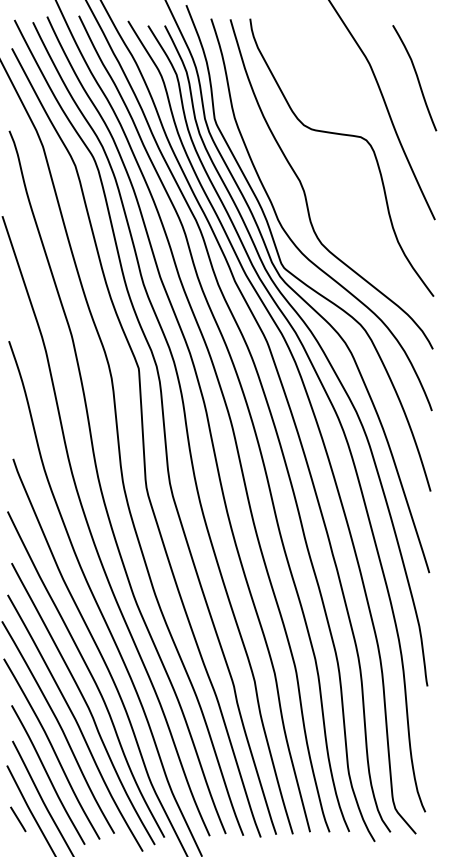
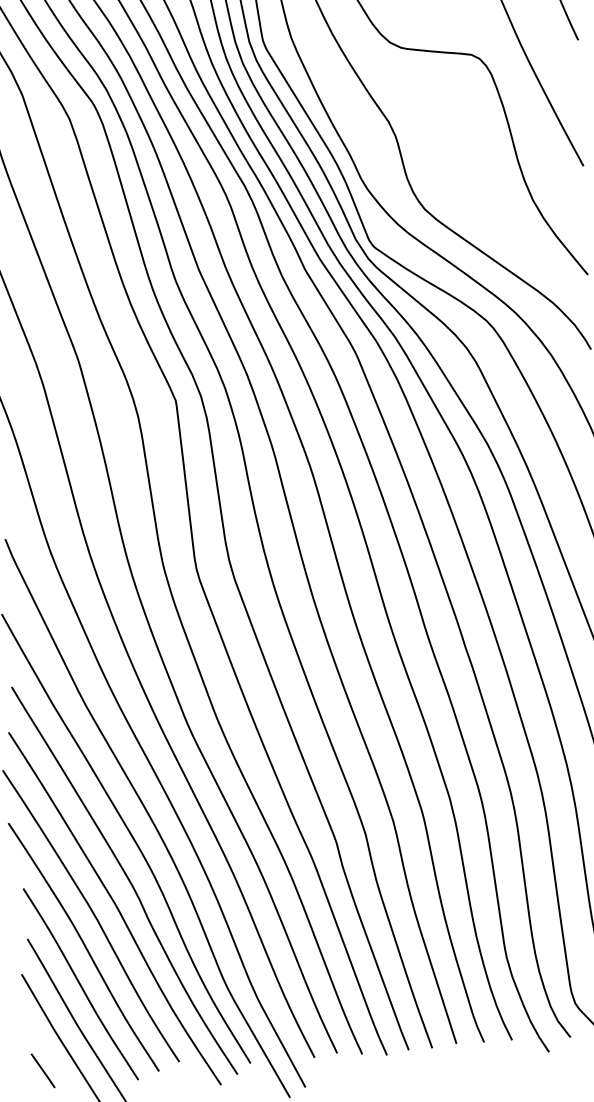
line: (18, 819) -> (43, 1070), moved

